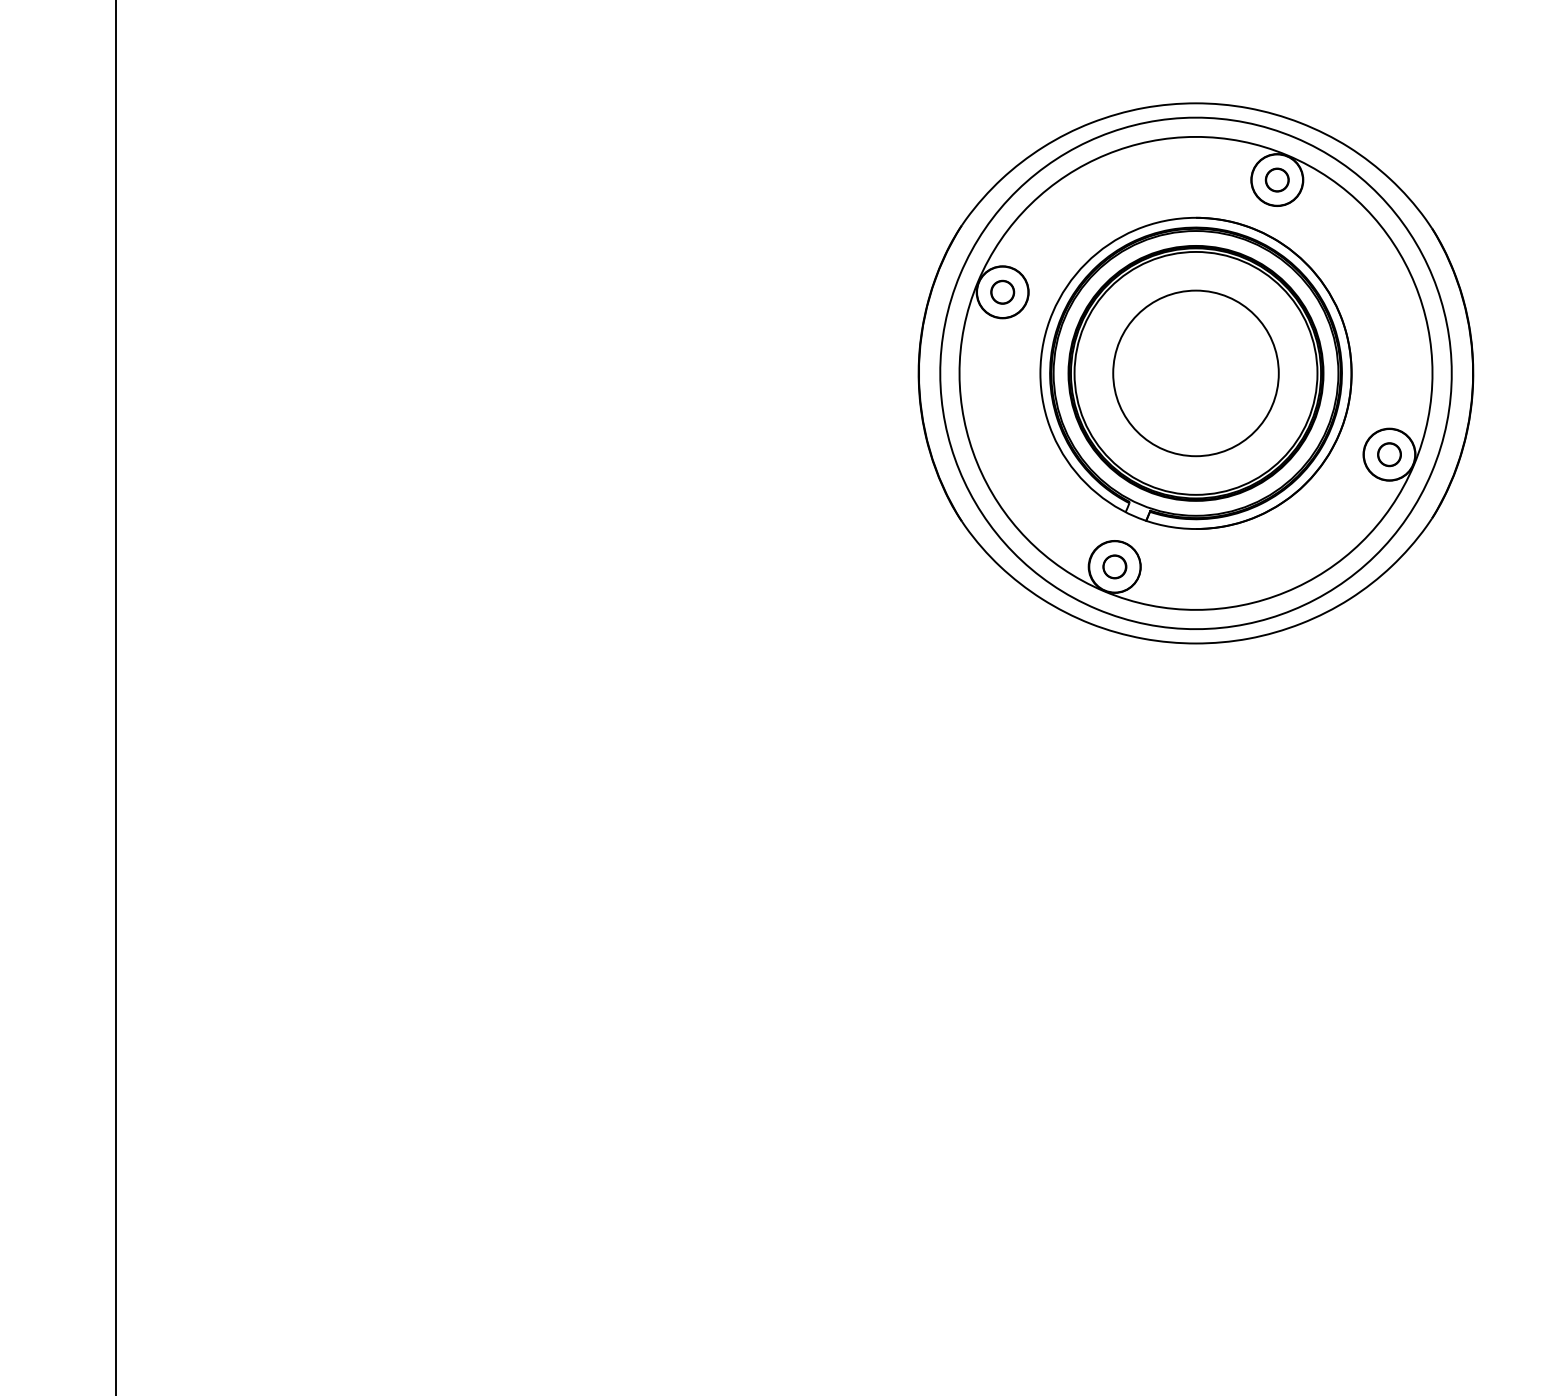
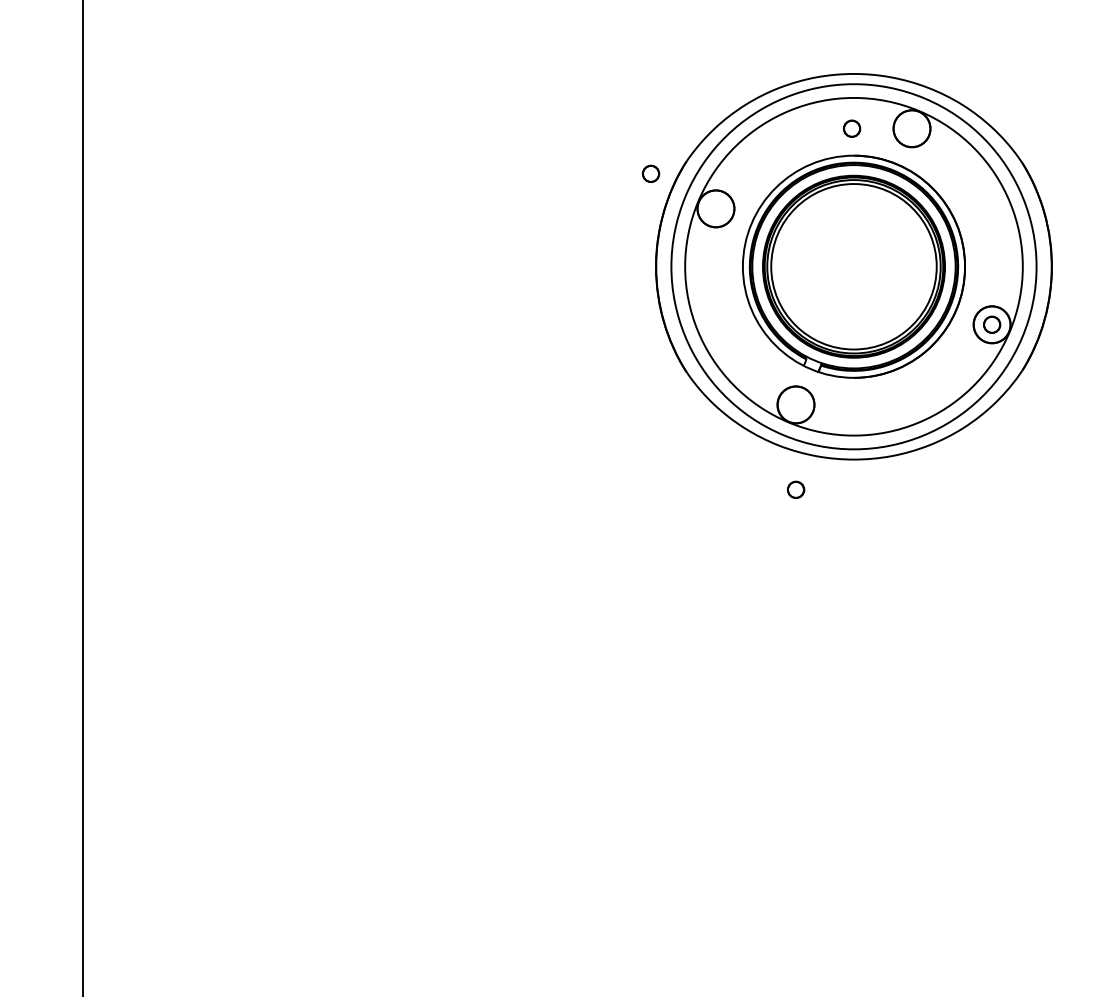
circle: (1276, 179) -> (851, 128), moved
circle: (1002, 291) -> (650, 173), moved
circle: (1195, 373) -> (853, 266), size x1.4
circle: (1114, 566) -> (795, 489), moved

